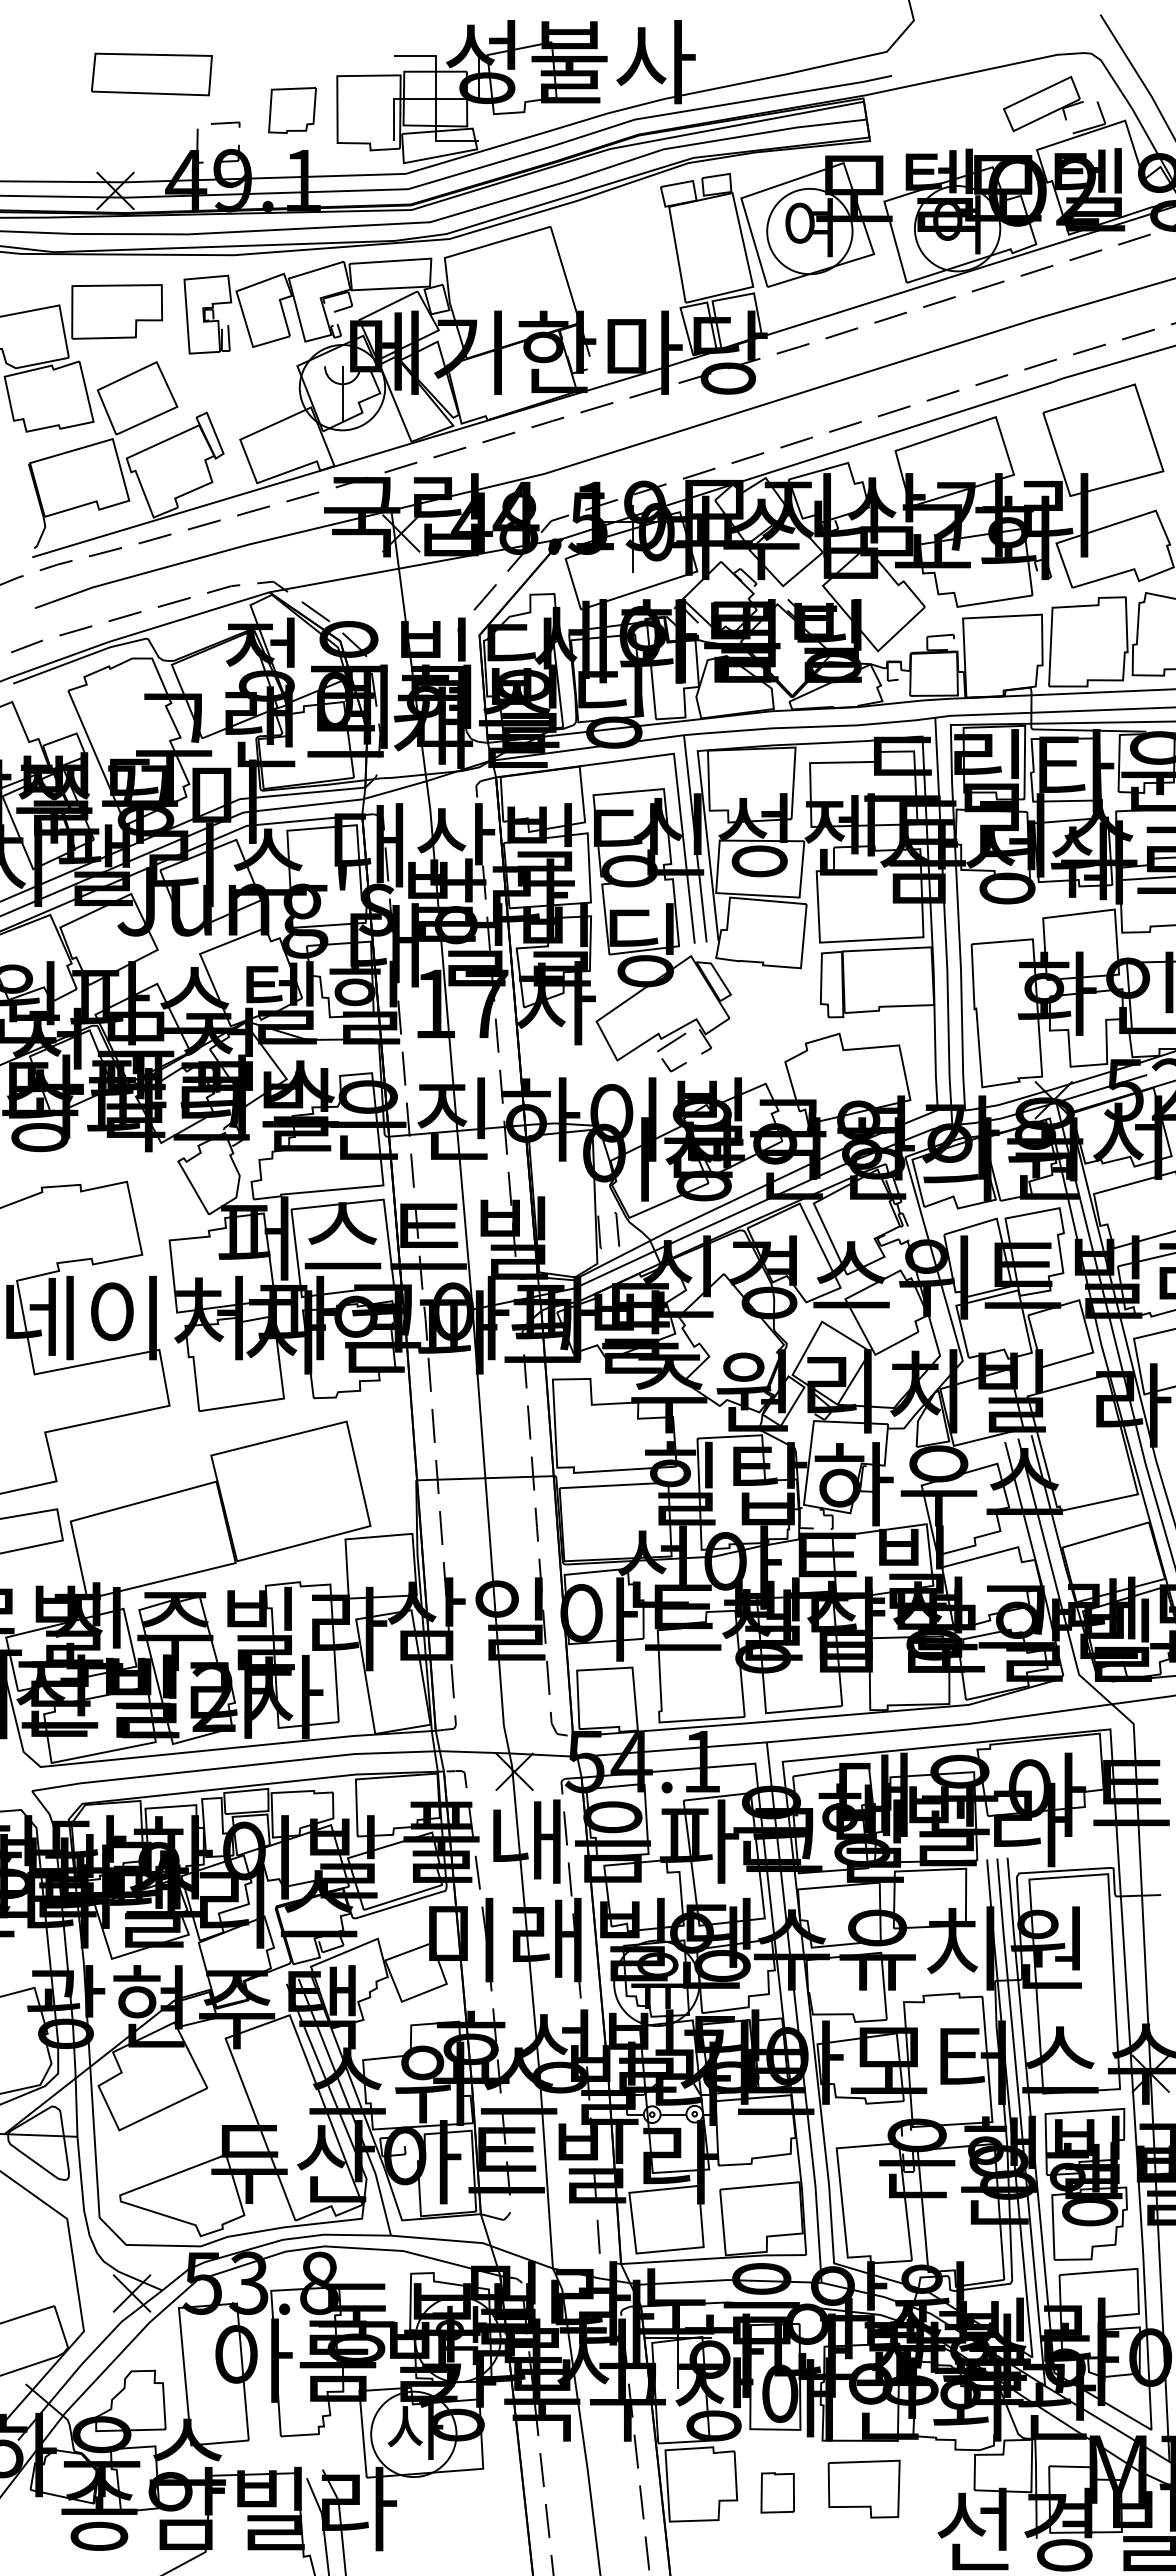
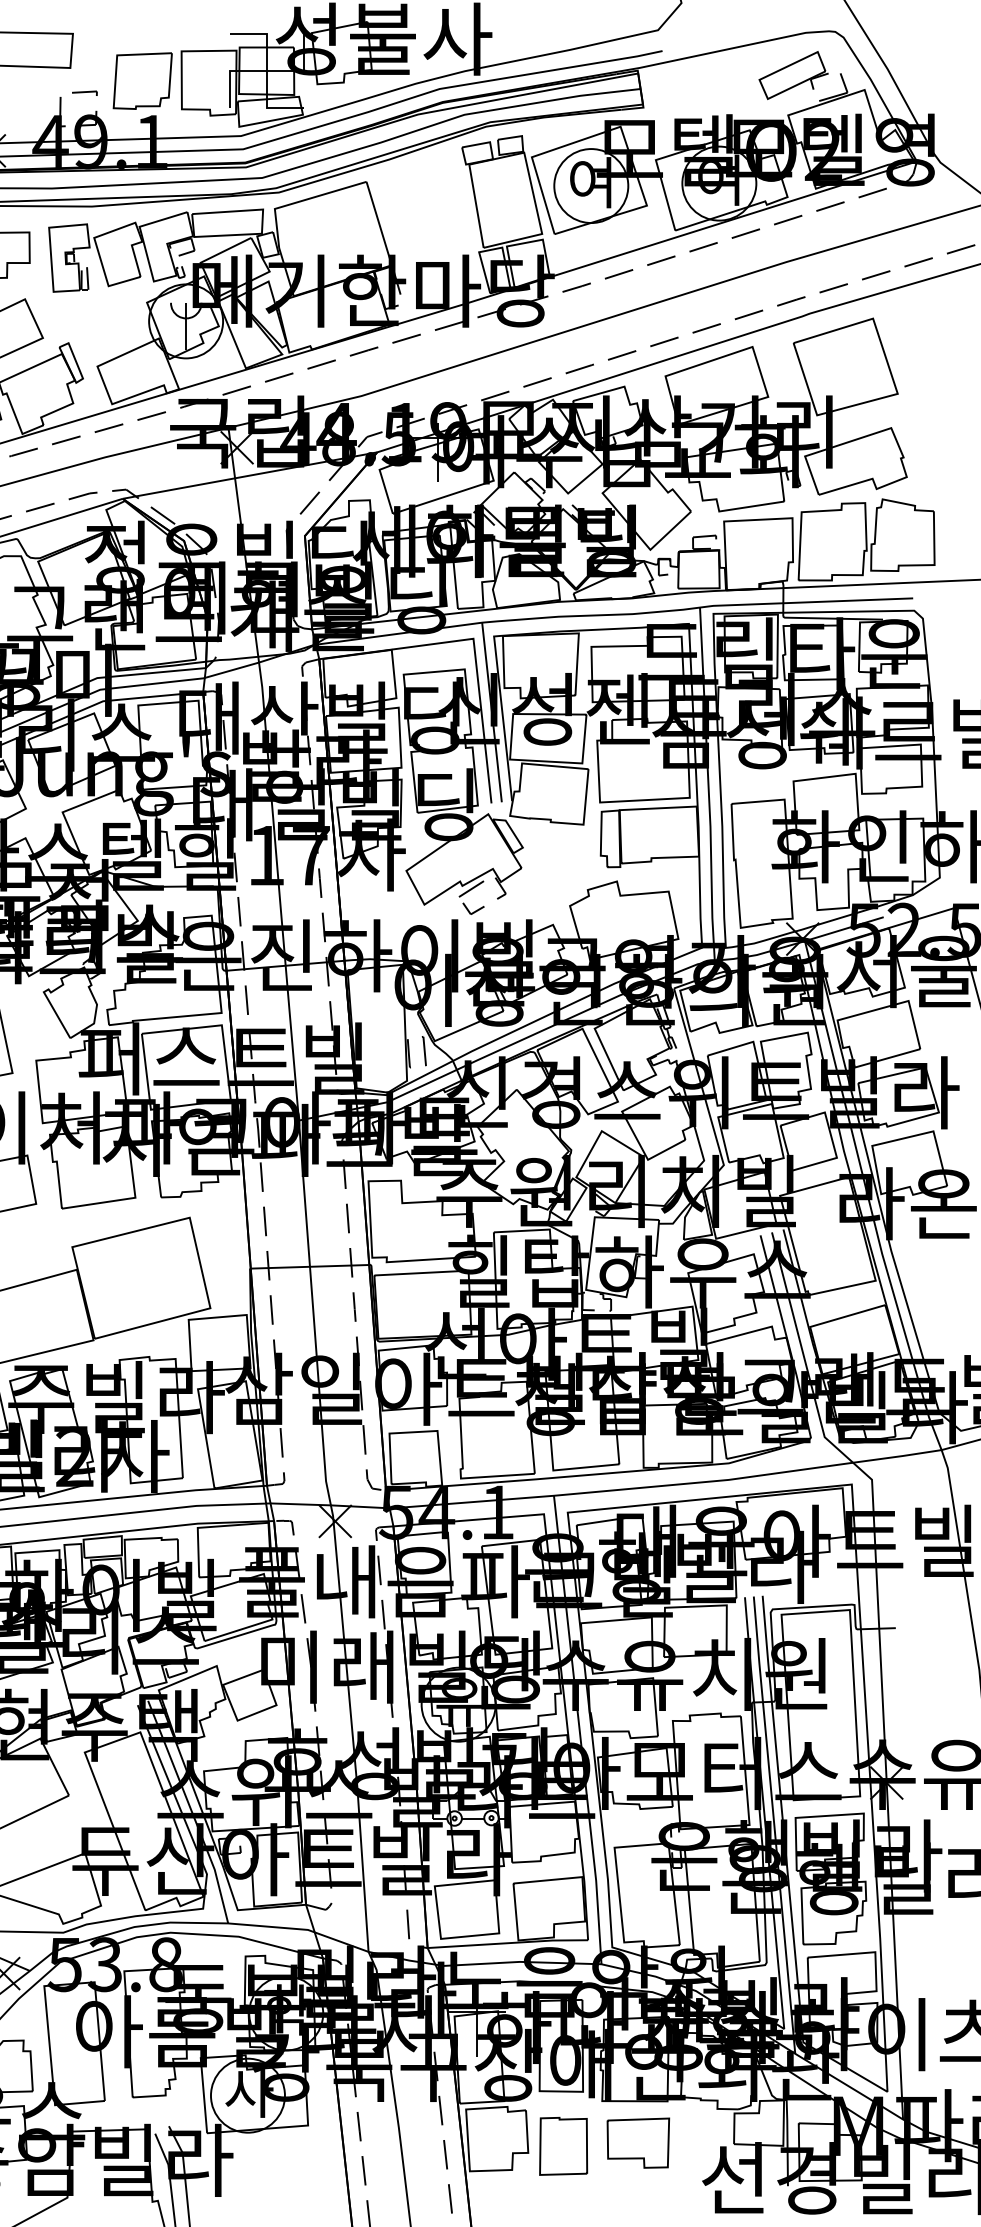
part: (292, 110) -> (142, 81), size x1.43
part: (777, 2492) -> (563, 2146), size x1.67

